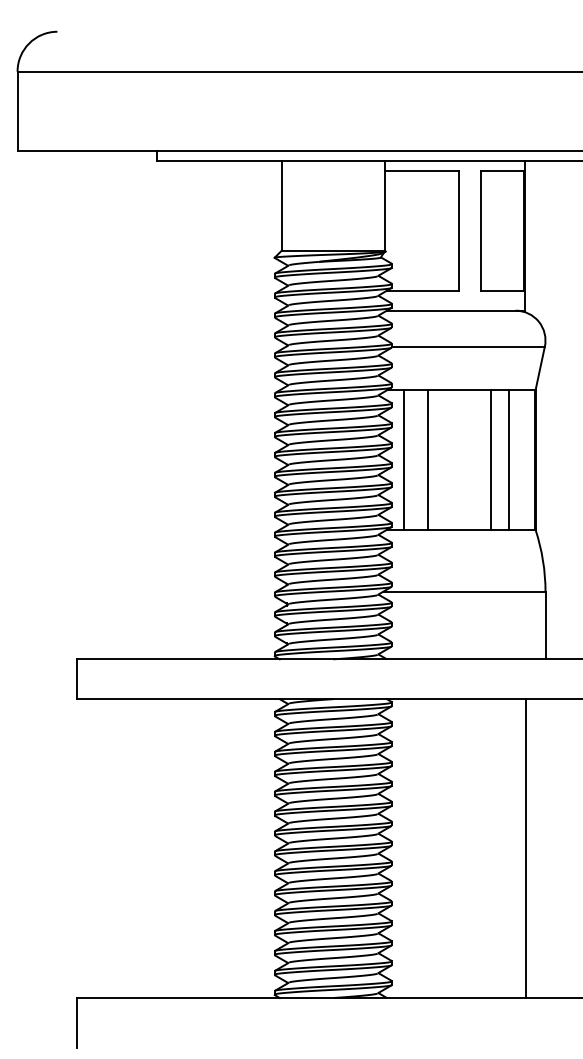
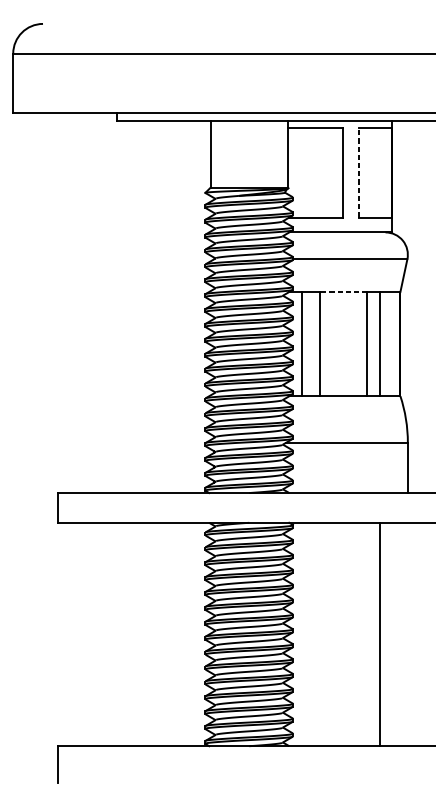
line: (480, 230) -> (359, 172), solid -> dashed
line: (459, 390) -> (343, 292), solid -> dashed
line: (525, 848) -> (379, 634), moved

